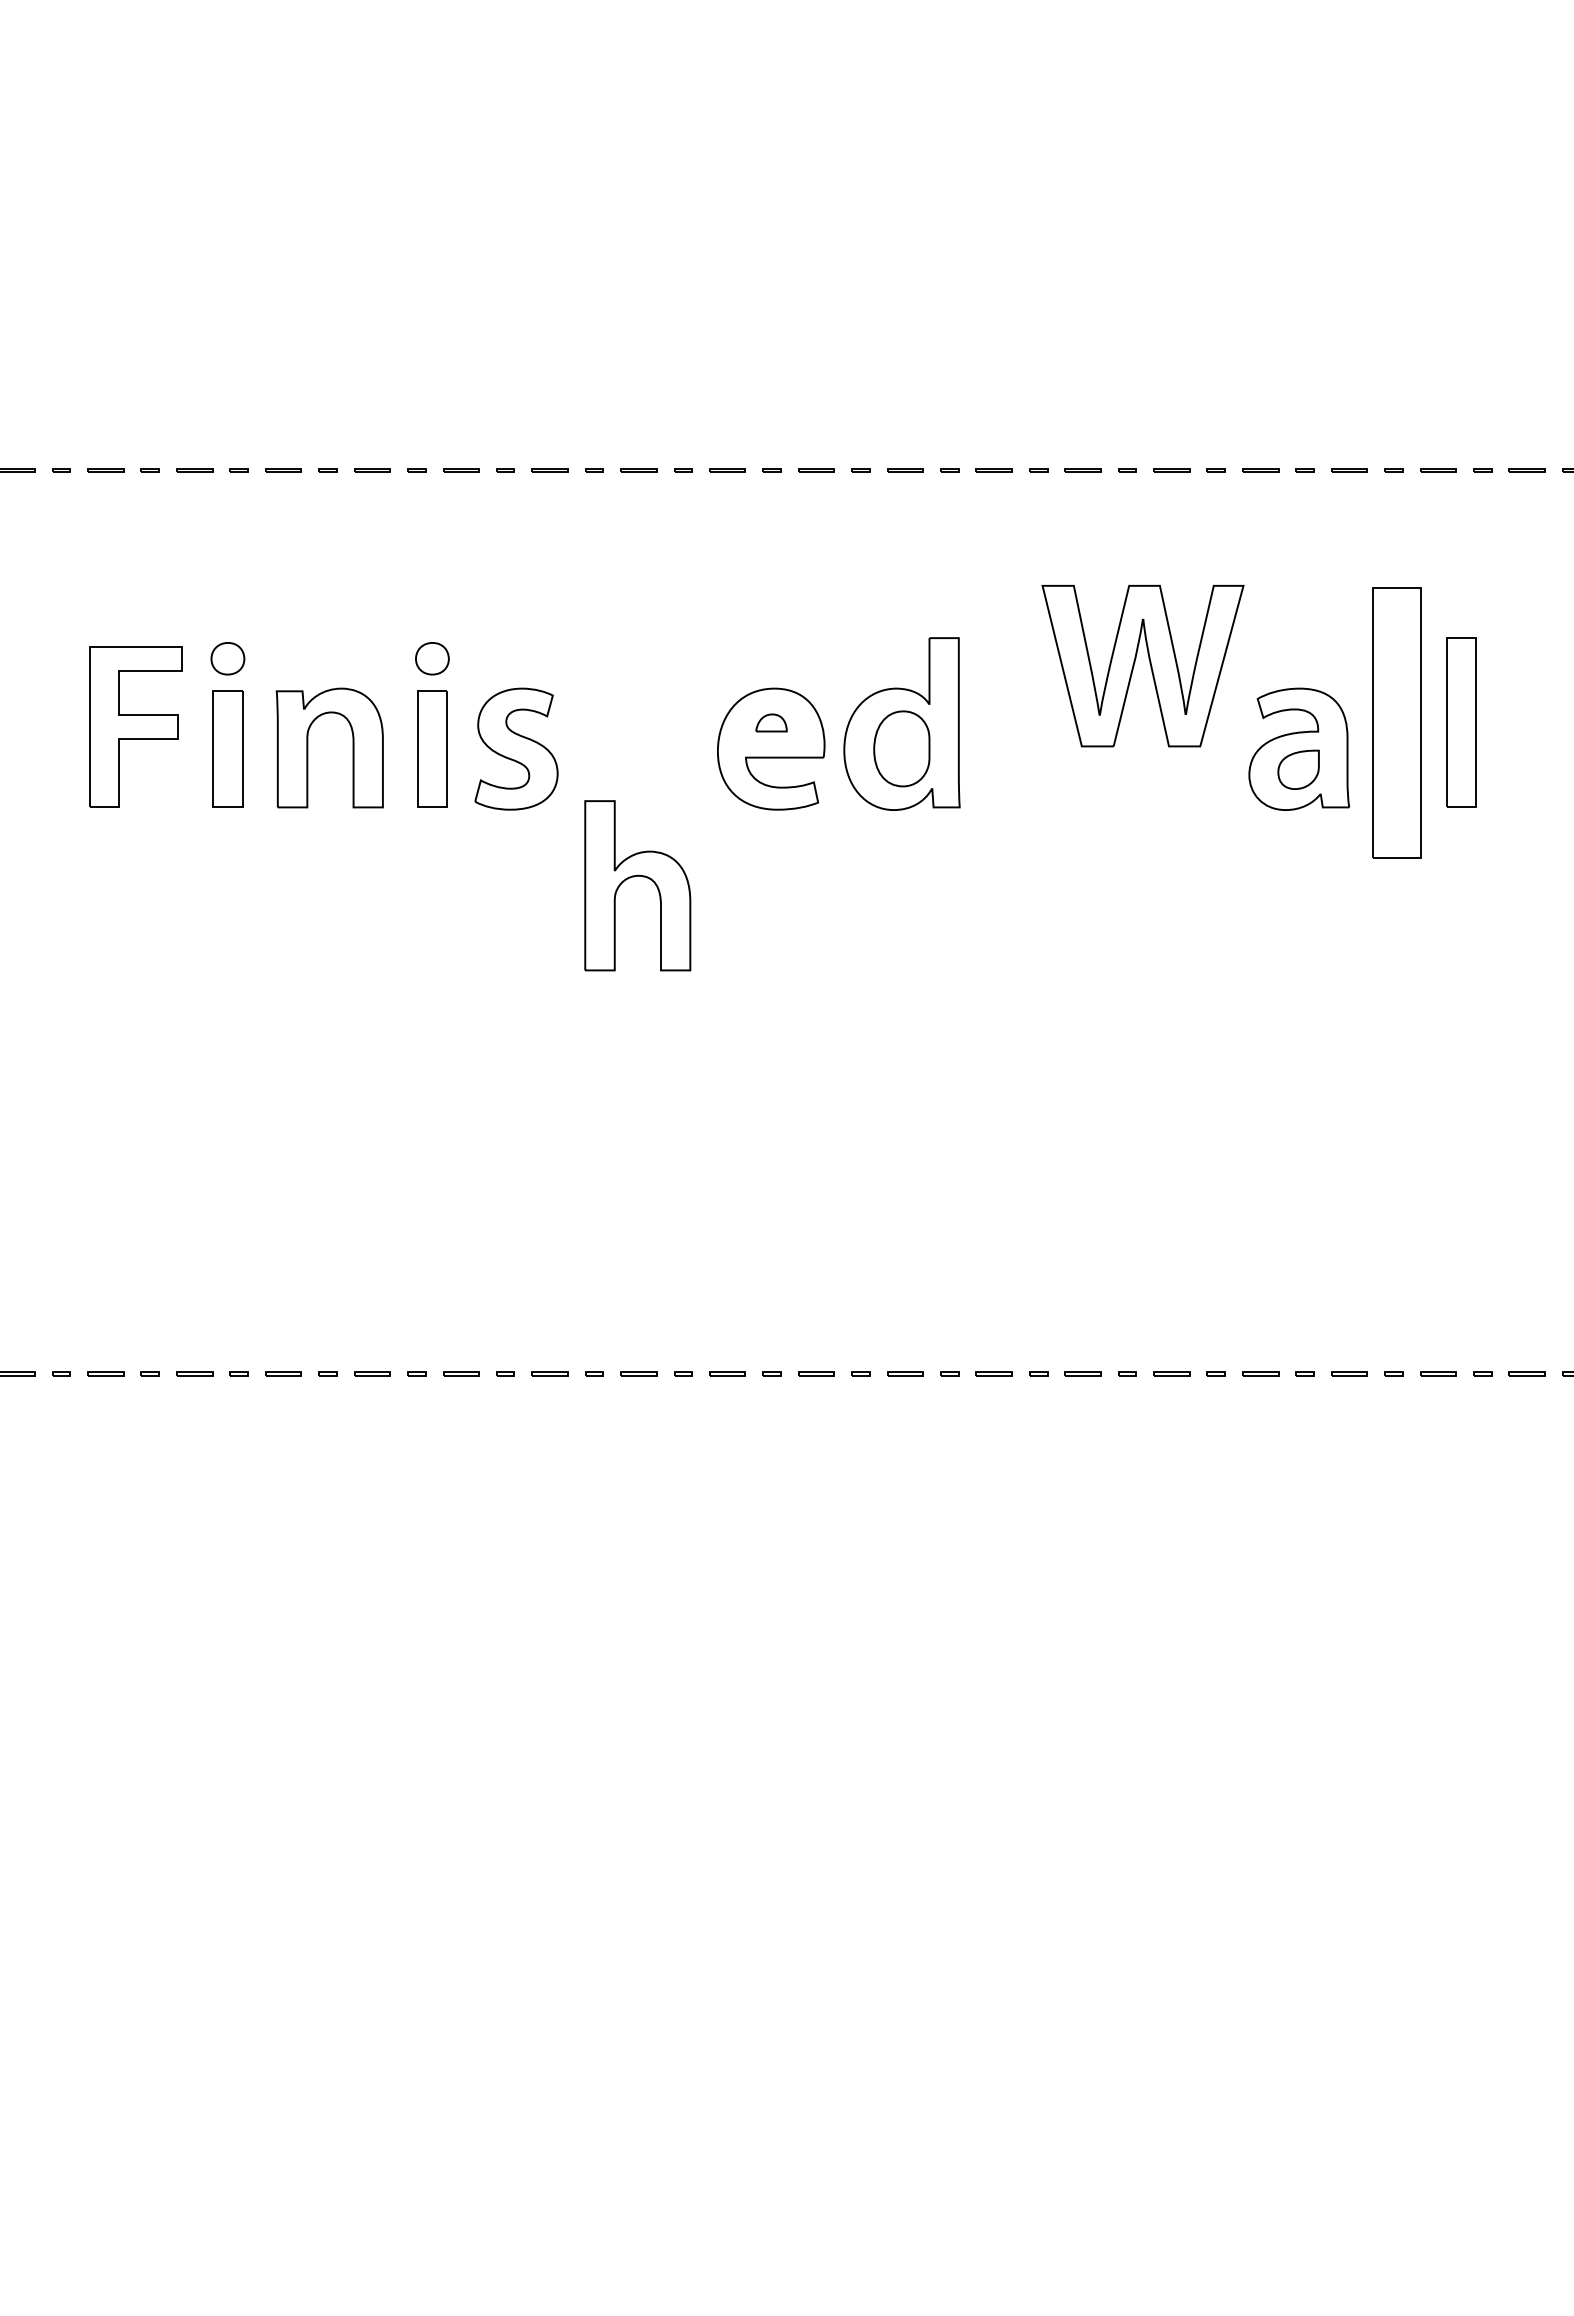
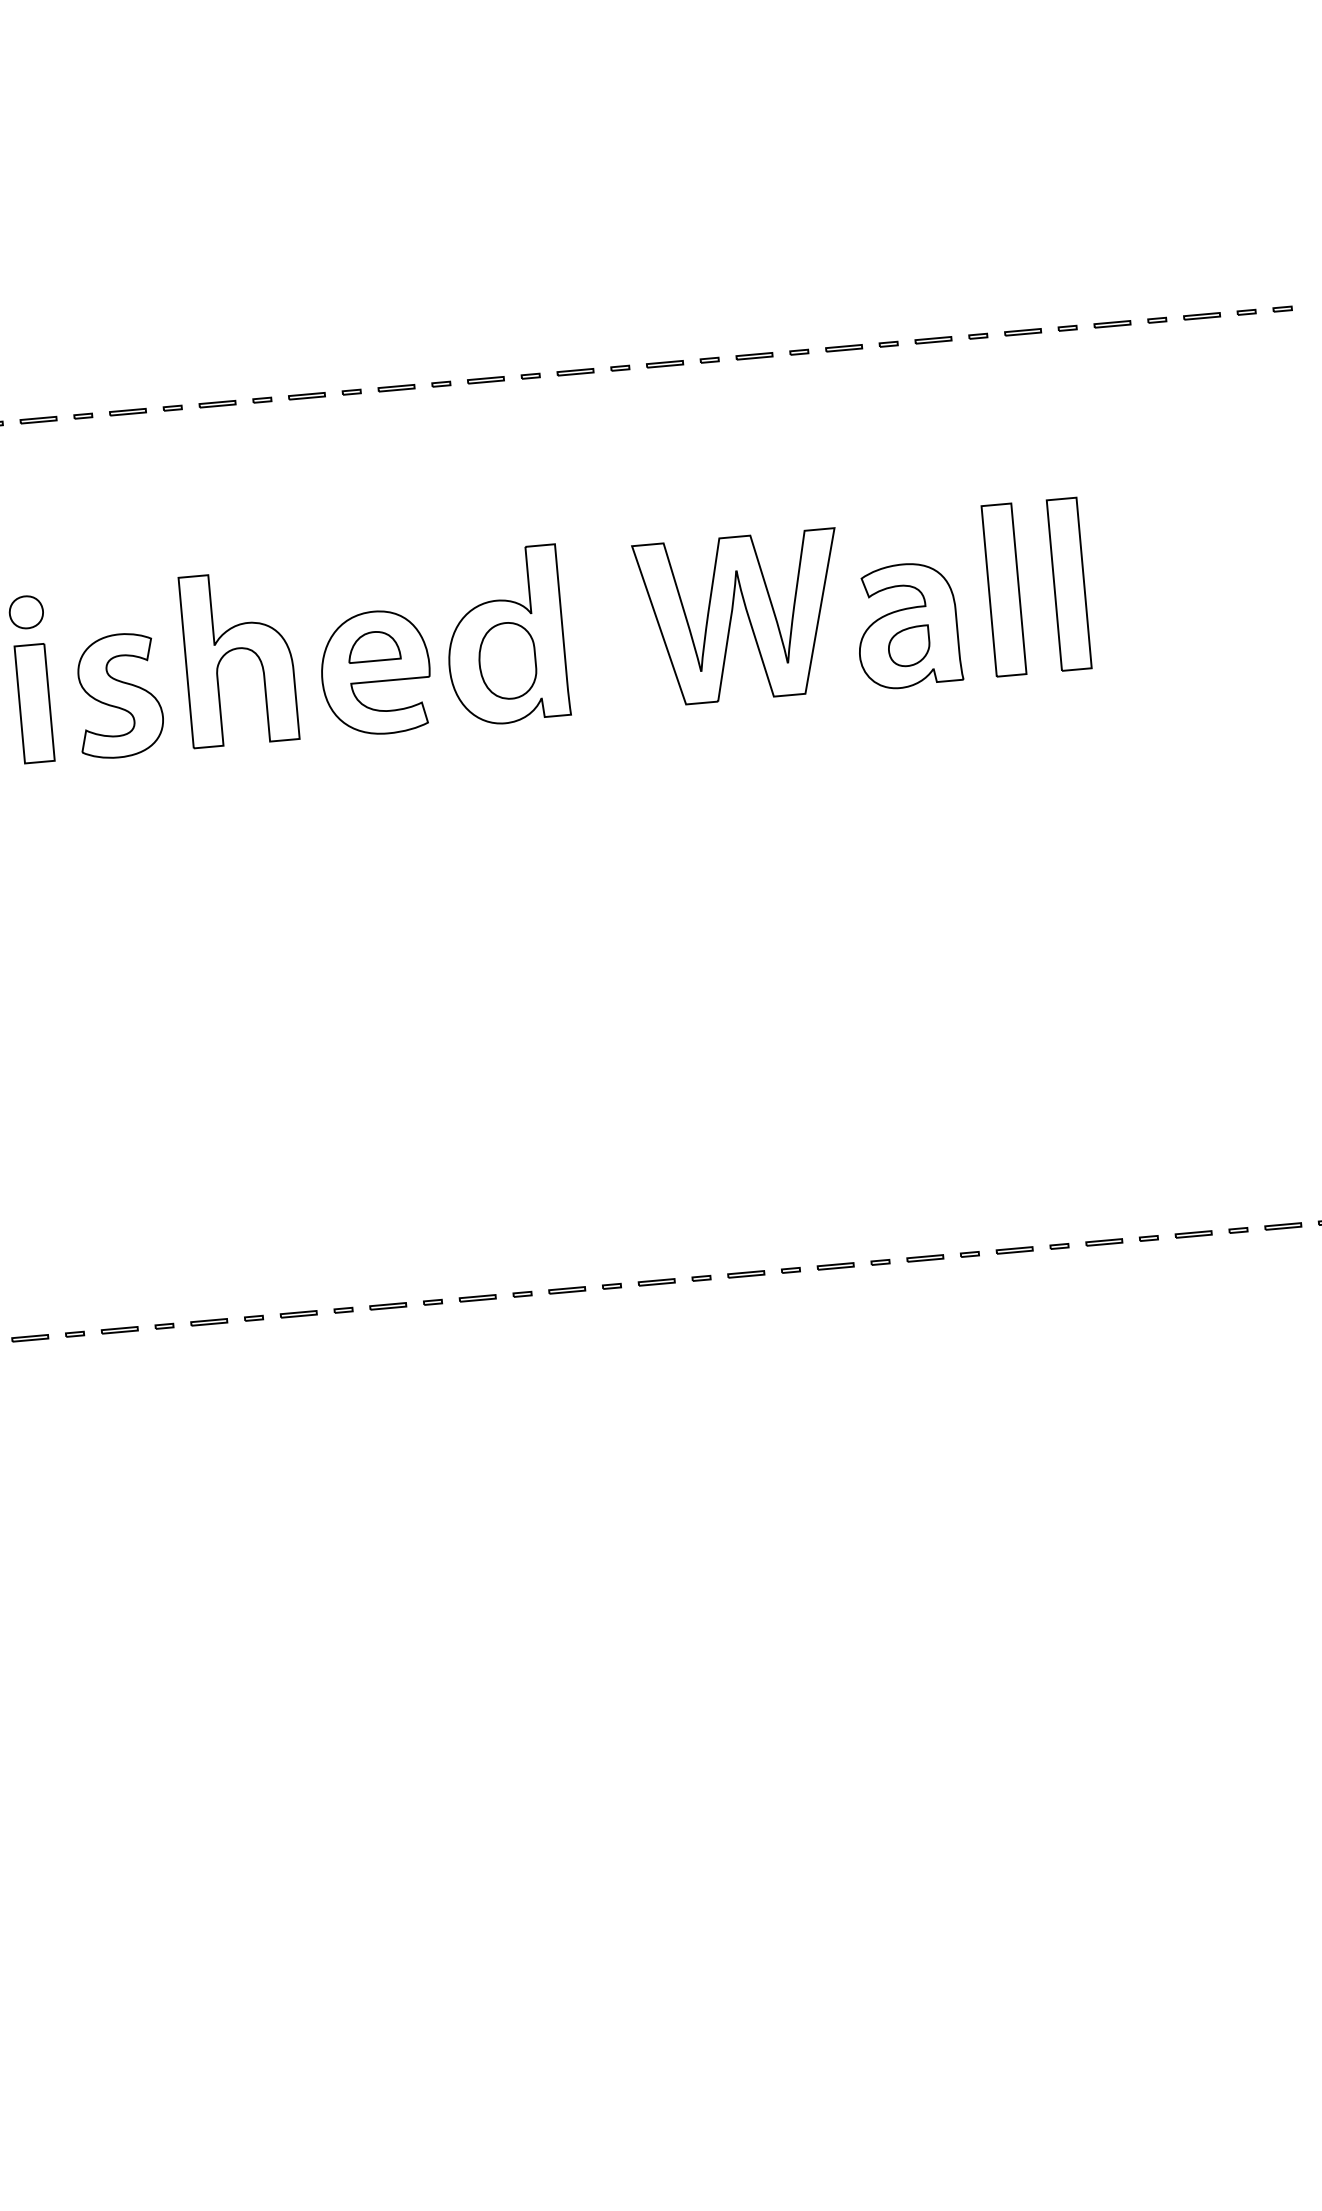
part: (1149, 663) -> (746, 614), moved
part: (771, 722) -> (373, 646), size x1.67
part: (1396, 722) -> (1003, 589), size x0.62
part: (634, 877) -> (235, 650), moved

